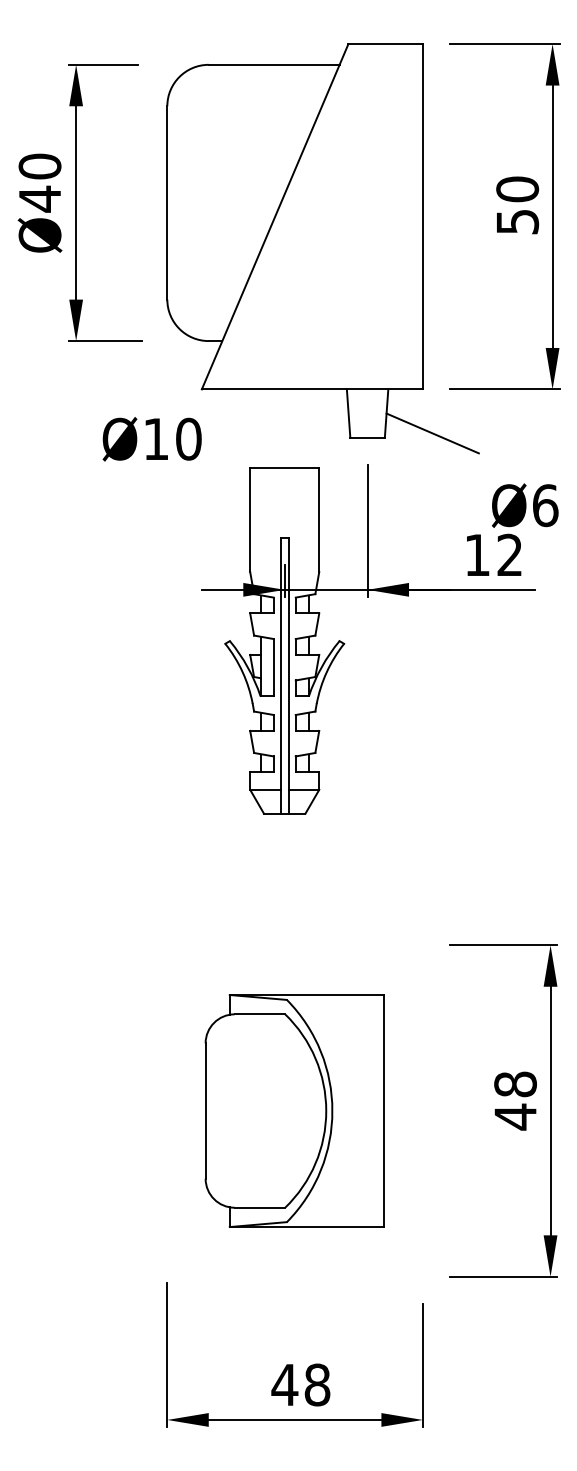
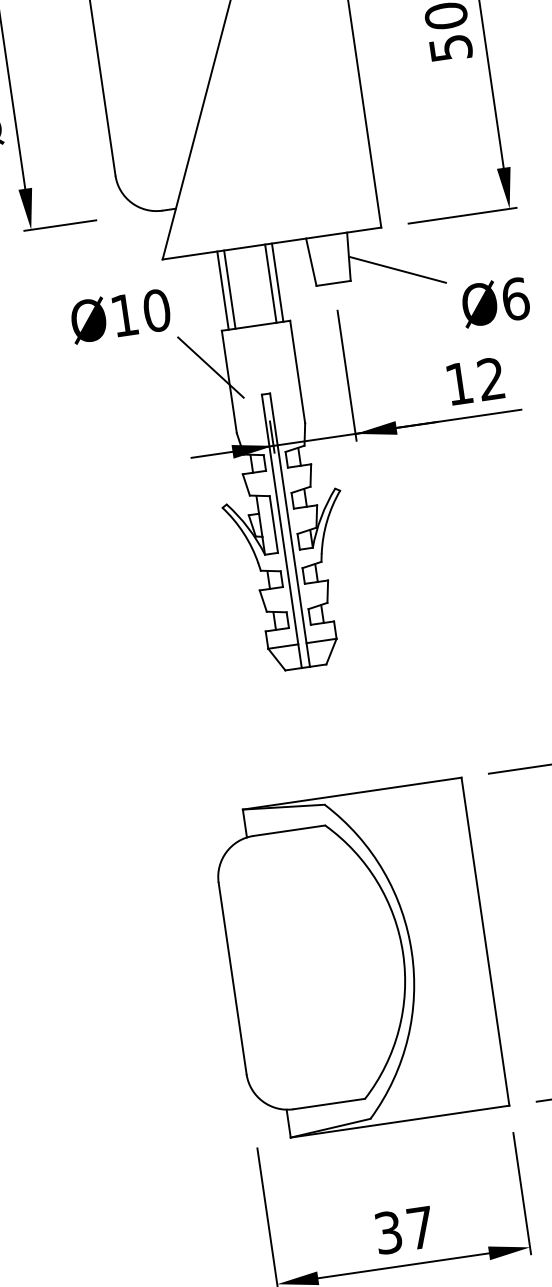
line: (257, 428) -> (223, 290), added
line: (264, 428) -> (230, 289), added
line: (305, 428) -> (270, 283), added
line: (312, 428) -> (277, 282), added
line: (233, 502) -> (210, 366), added
text: (525, 505) -> (495, 301), moved
part: (294, 1110) -> (358, 959), size x1.43
text: (300, 1384) -> (403, 1229), 48 -> 37

